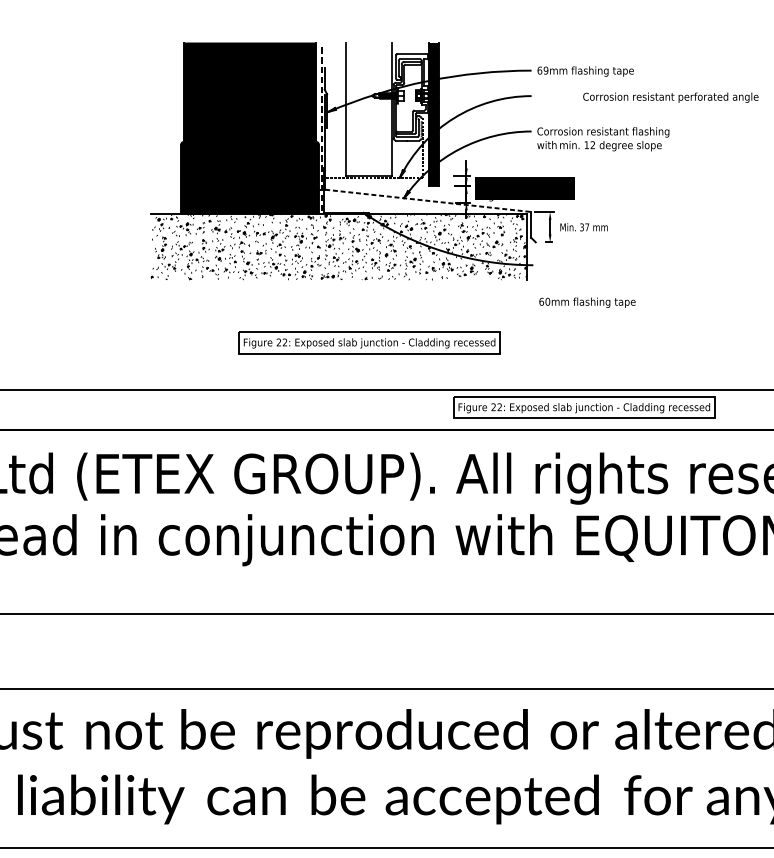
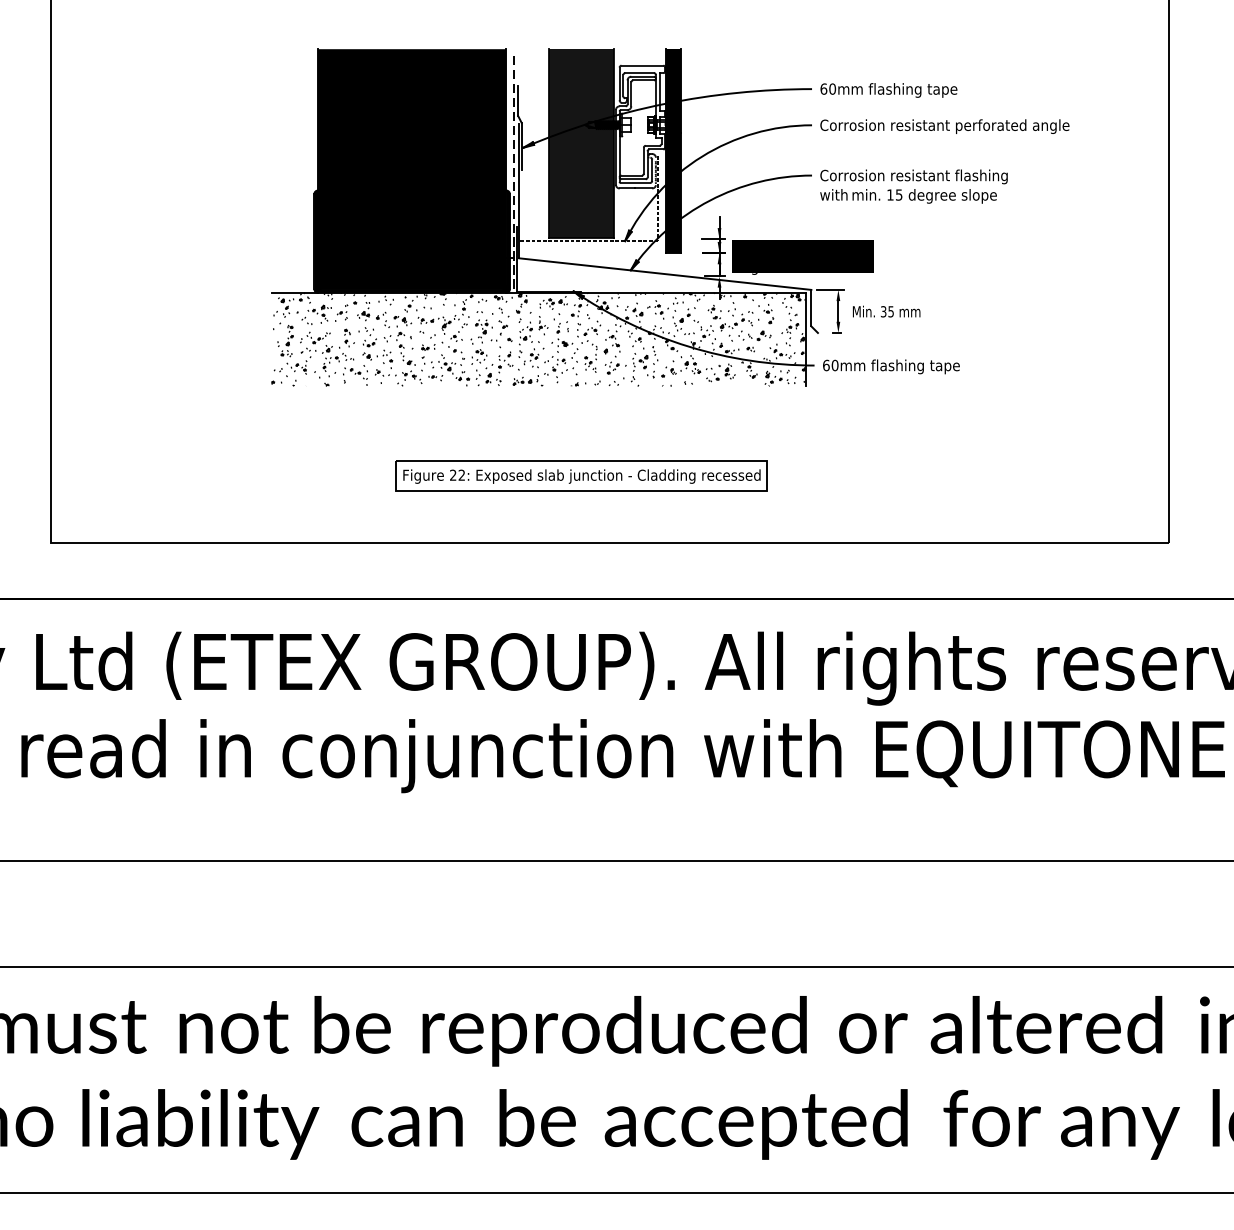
text: (545, 70) -> (832, 88), 69mm -> 60mm
text: (670, 97) -> (944, 126), moved
fill: (369, 108) -> (581, 143), added
text: (593, 144) -> (899, 194), 12 -> 15
line: (428, 201) -> (665, 274), dashed -> solid
text: (586, 227) -> (890, 311), 37 -> 35
text: (587, 302) -> (891, 366), moved
part: (584, 407) -> (886, 567), removed

